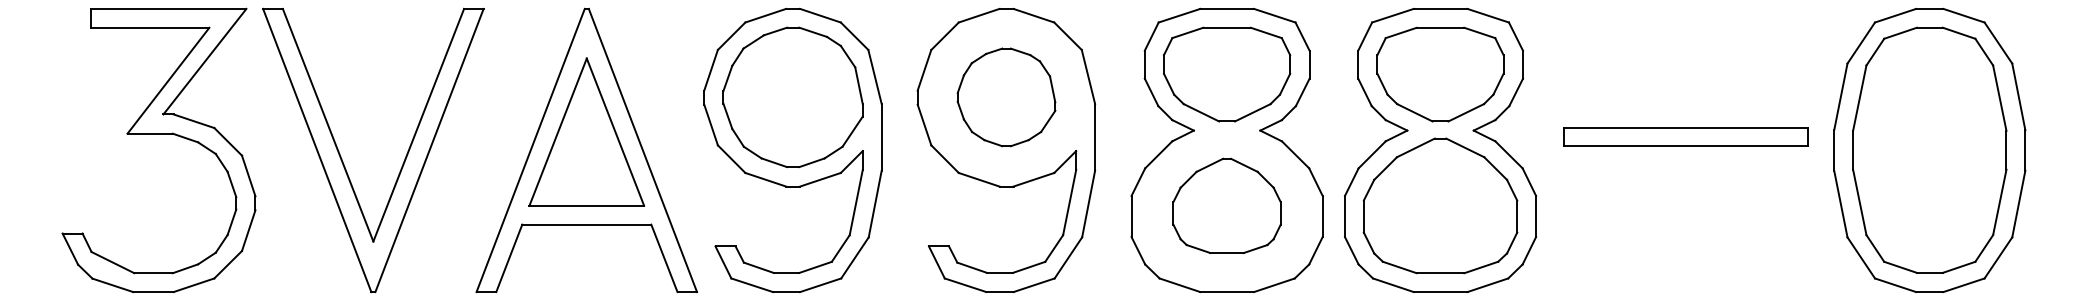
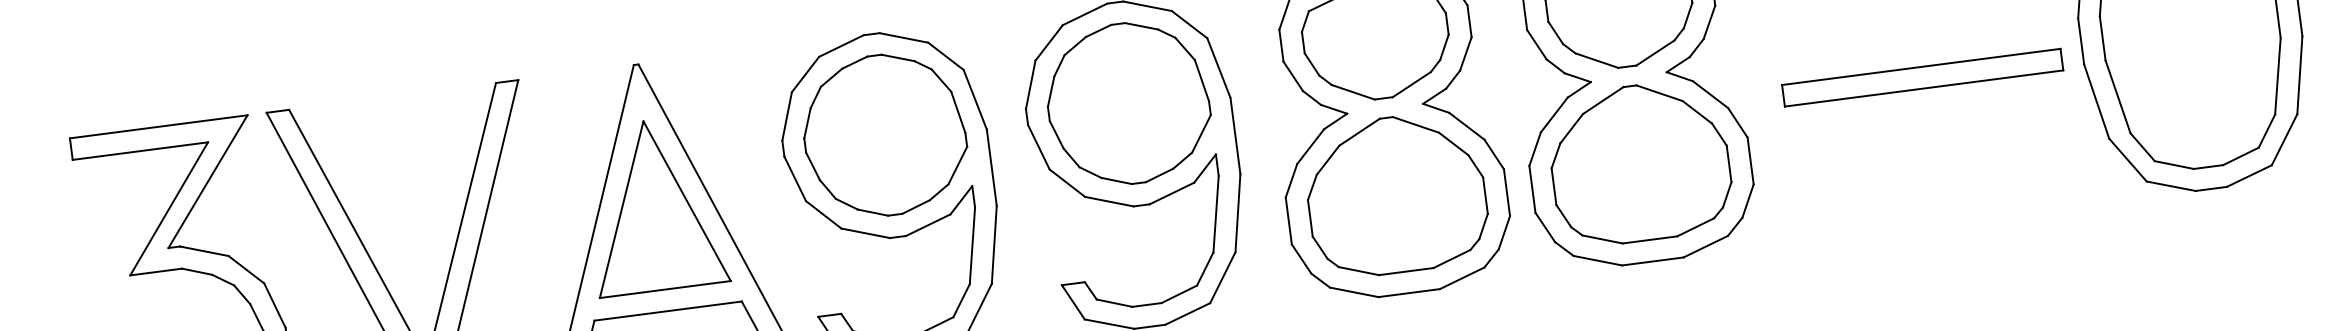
part: (1006, 97) -> (1128, 103), size x1.43
part: (1685, 136) -> (1922, 77), moved
part: (1226, 205) -> (1395, 194), size x1.43

